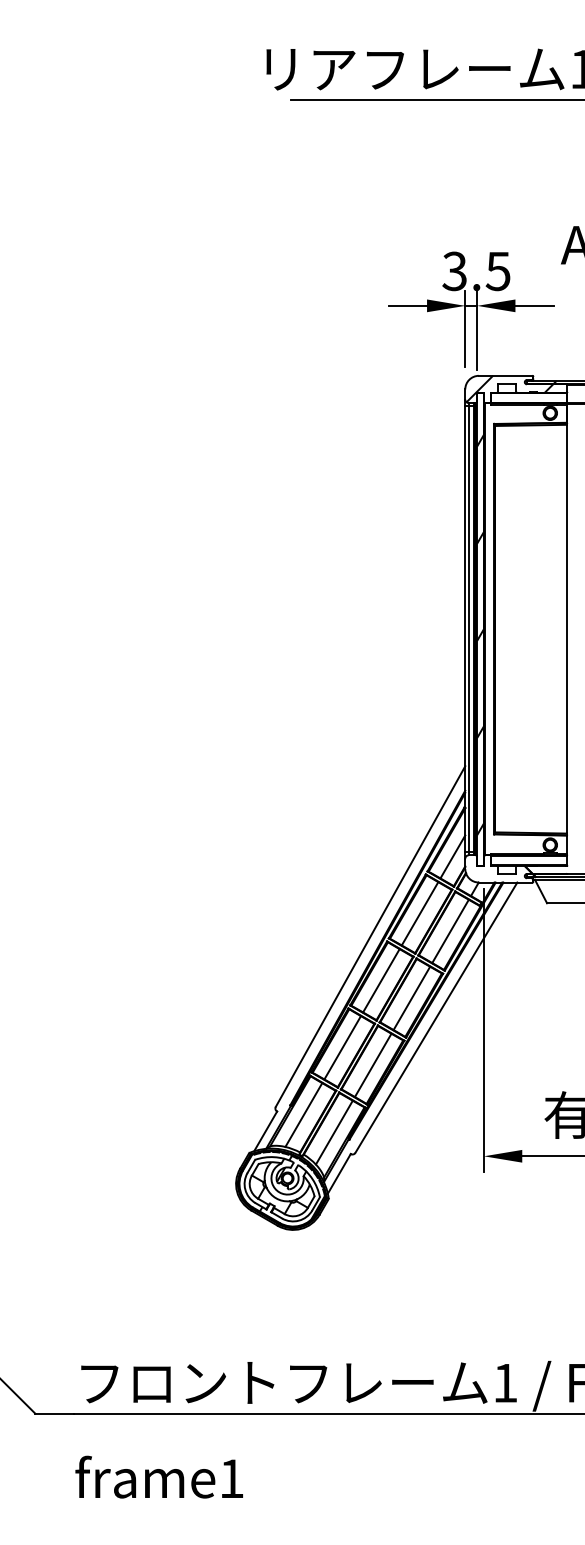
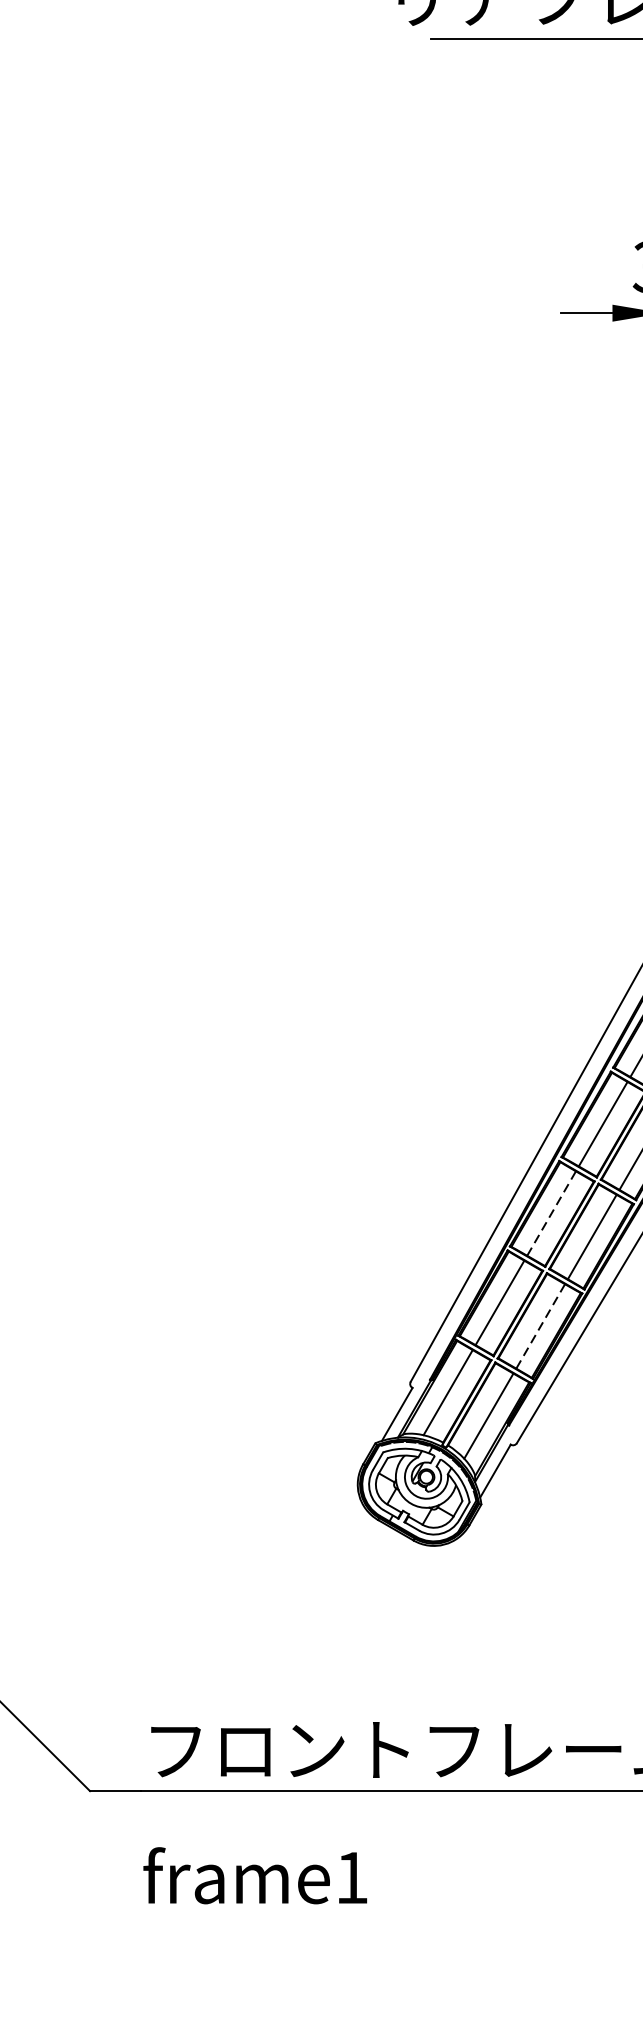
line: (381, 980) -> (551, 1213), solid -> dashed
line: (373, 1065) -> (541, 1326), solid -> dashed

